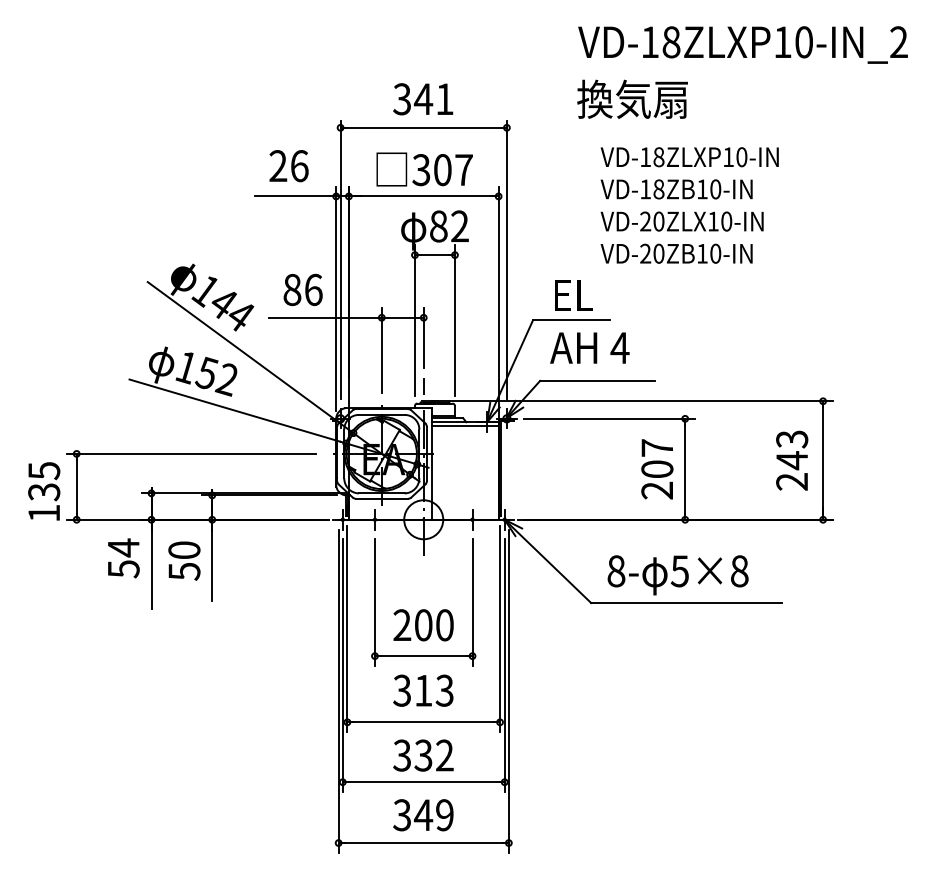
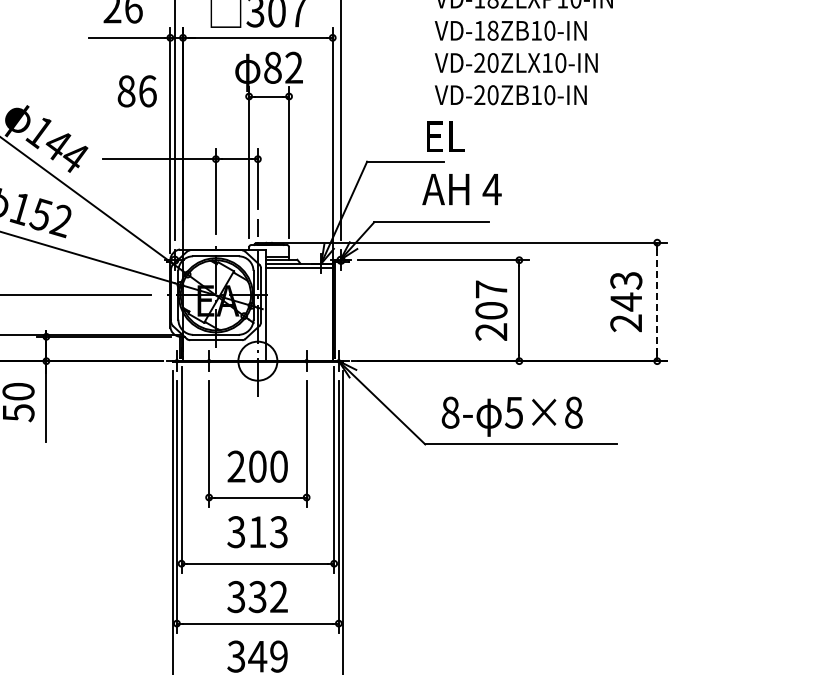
text: (302, 289) -> (136, 90), moved
text: (573, 295) -> (445, 136), moved
text: (589, 347) -> (461, 188), moved
line: (823, 460) -> (657, 301), solid -> dashed

